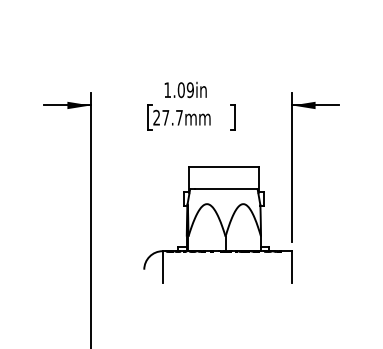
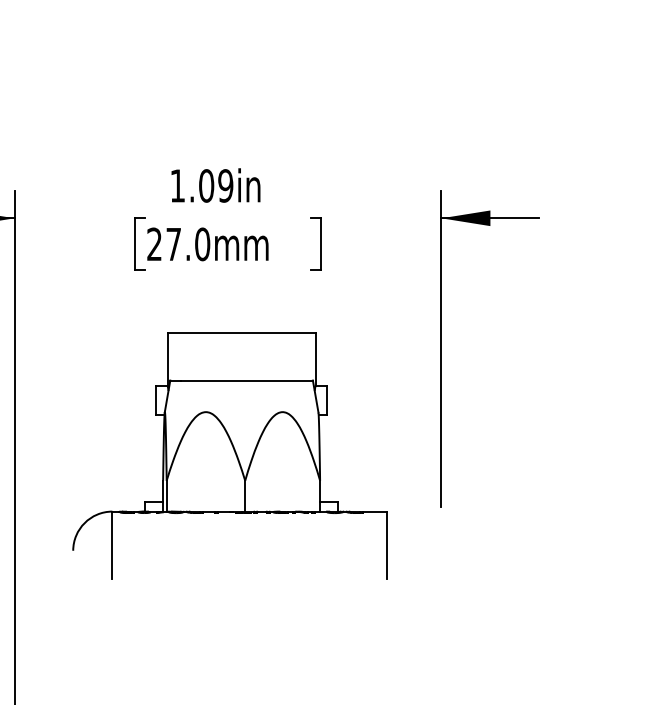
text: (179, 117) -> (202, 243), 27.7mm -> 27.0mm
part: (217, 224) -> (228, 455), moved

